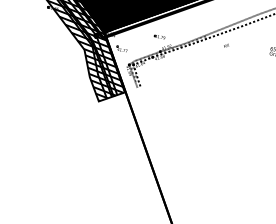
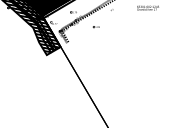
part: (191, 70) -> (95, 27), added

